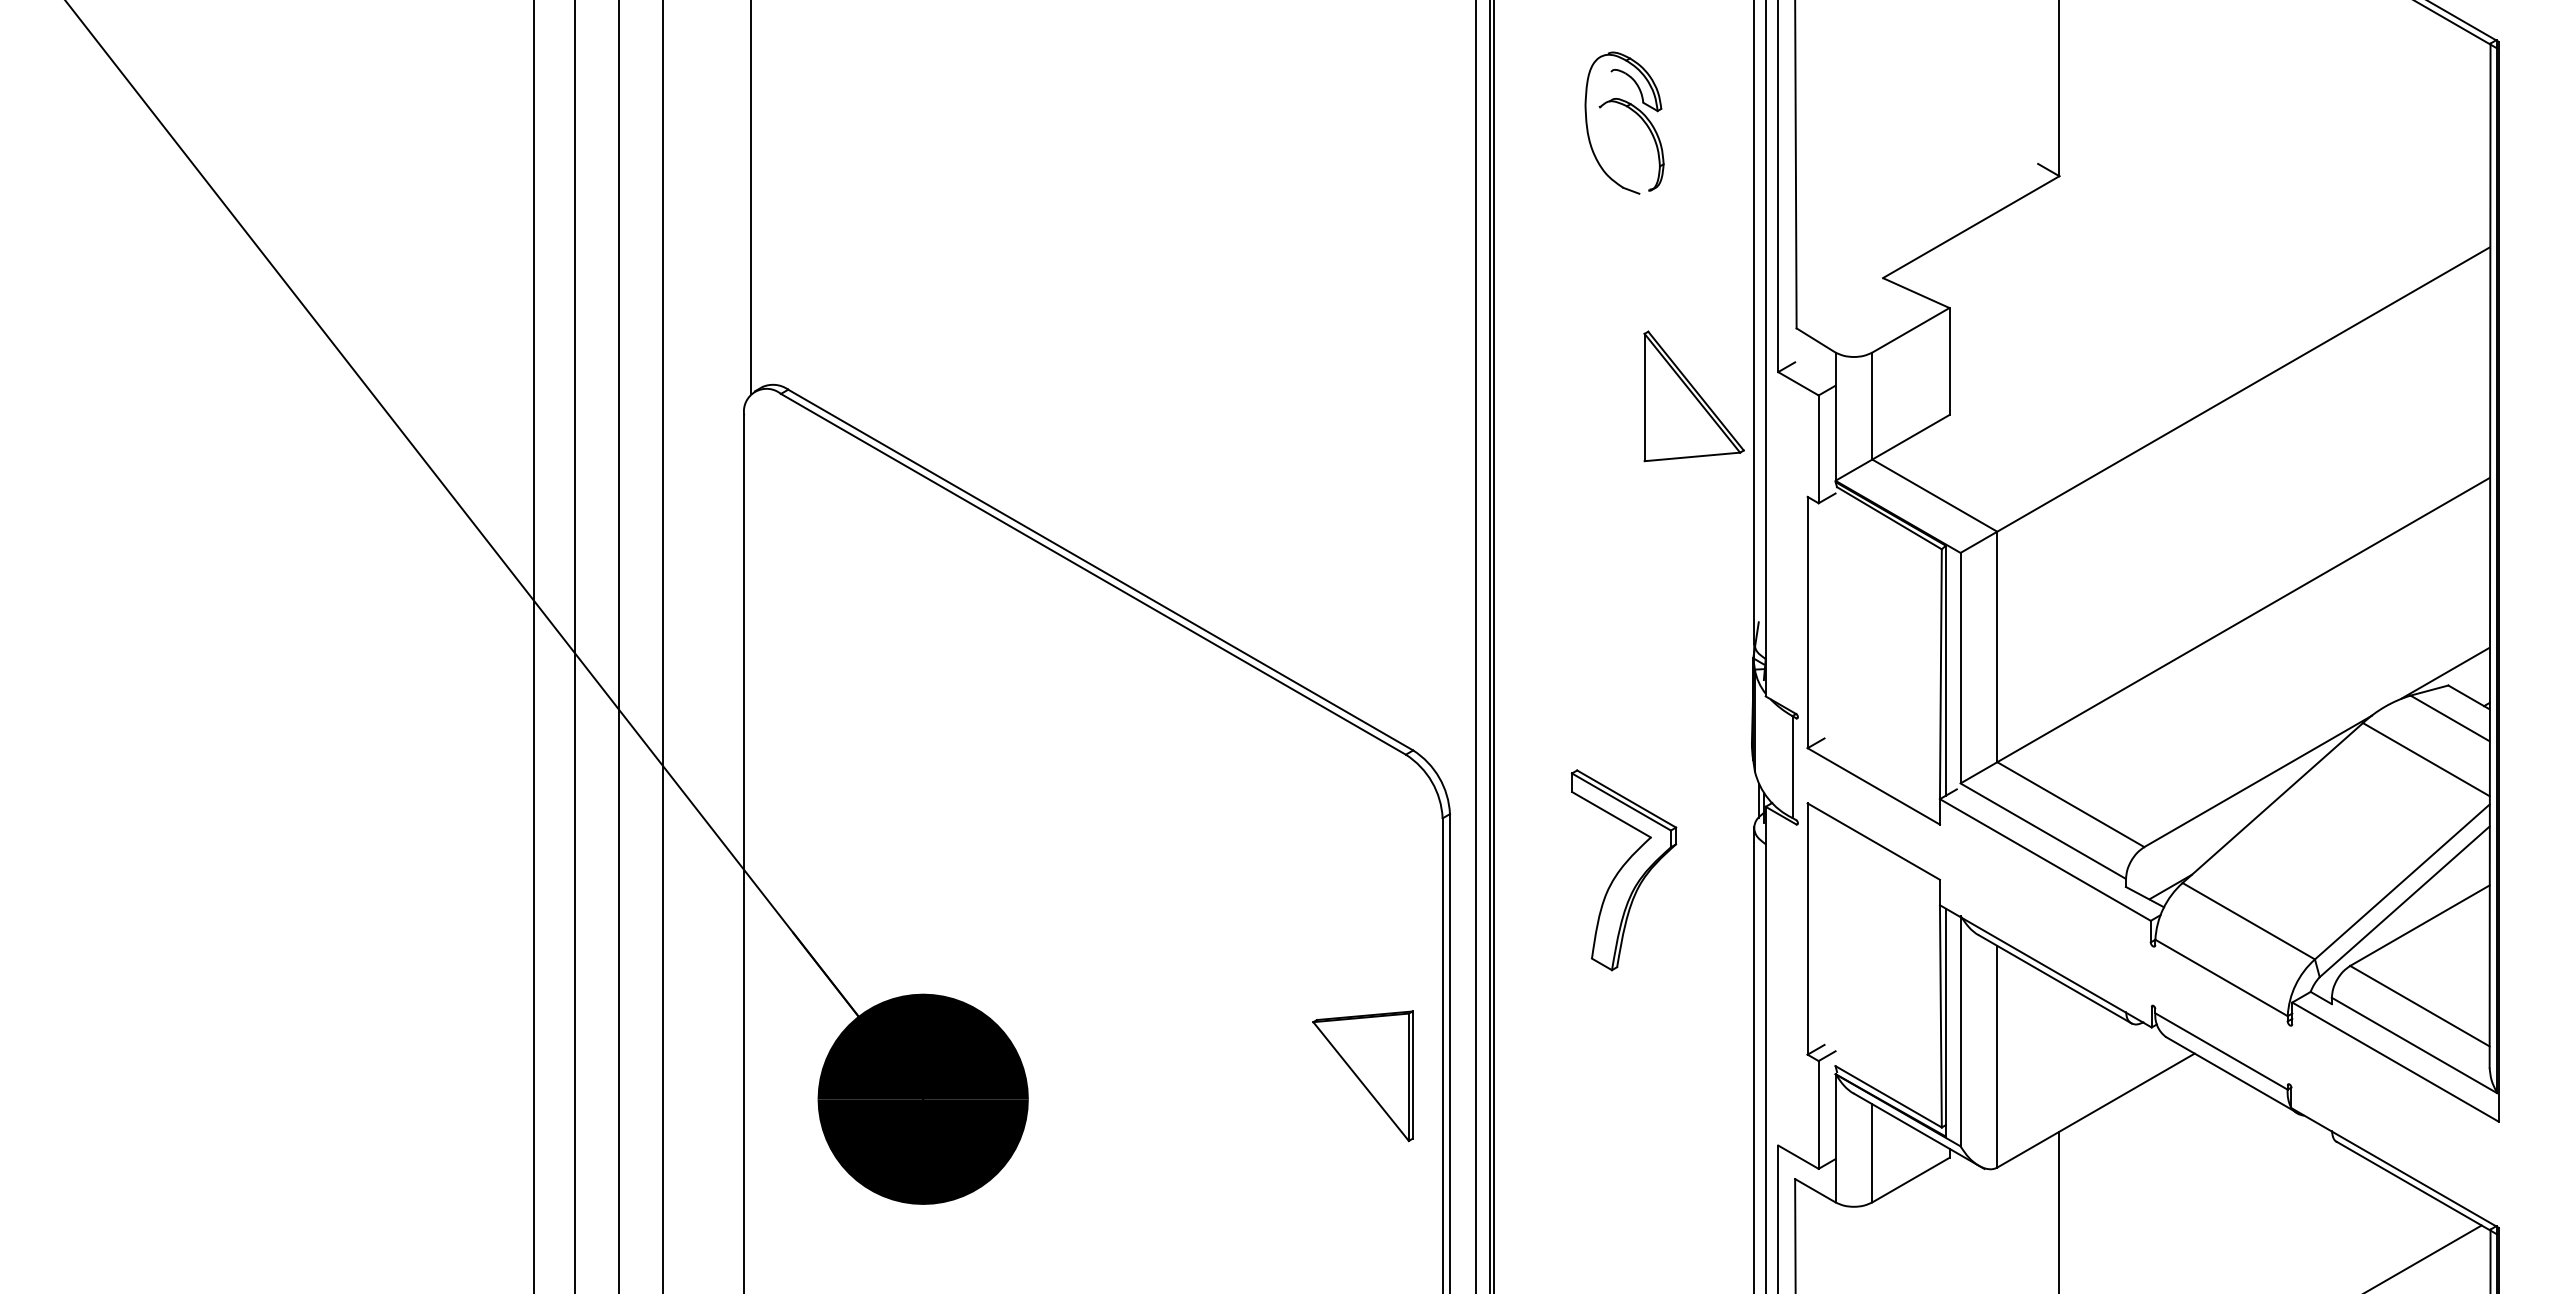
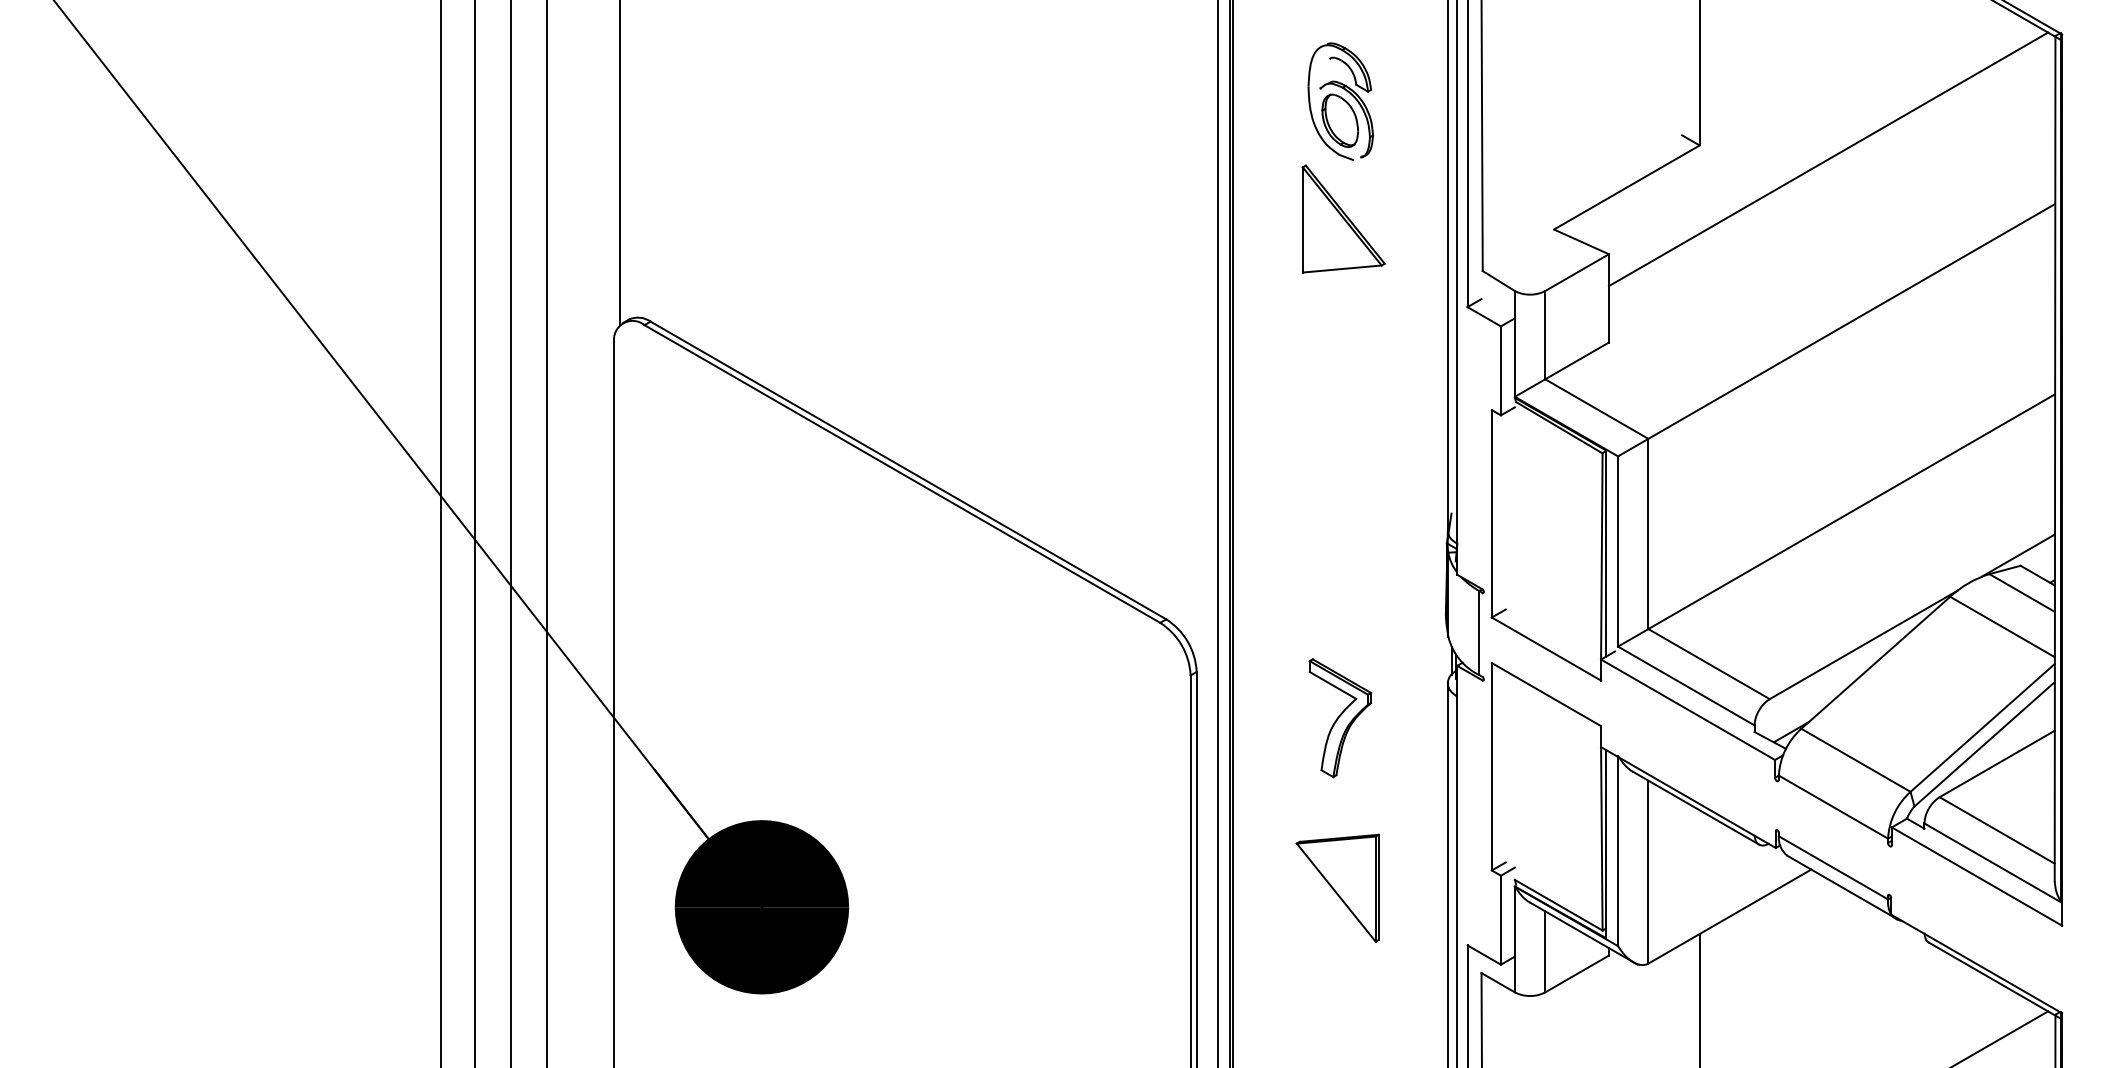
part: (1623, 146) -> (1339, 120), added
line: (2215, 192) -> (1828, 158), added
part: (1693, 396) -> (1343, 219), moved
part: (1624, 869) -> (1340, 717), size x0.71
part: (1362, 1076) -> (1337, 888), moved

